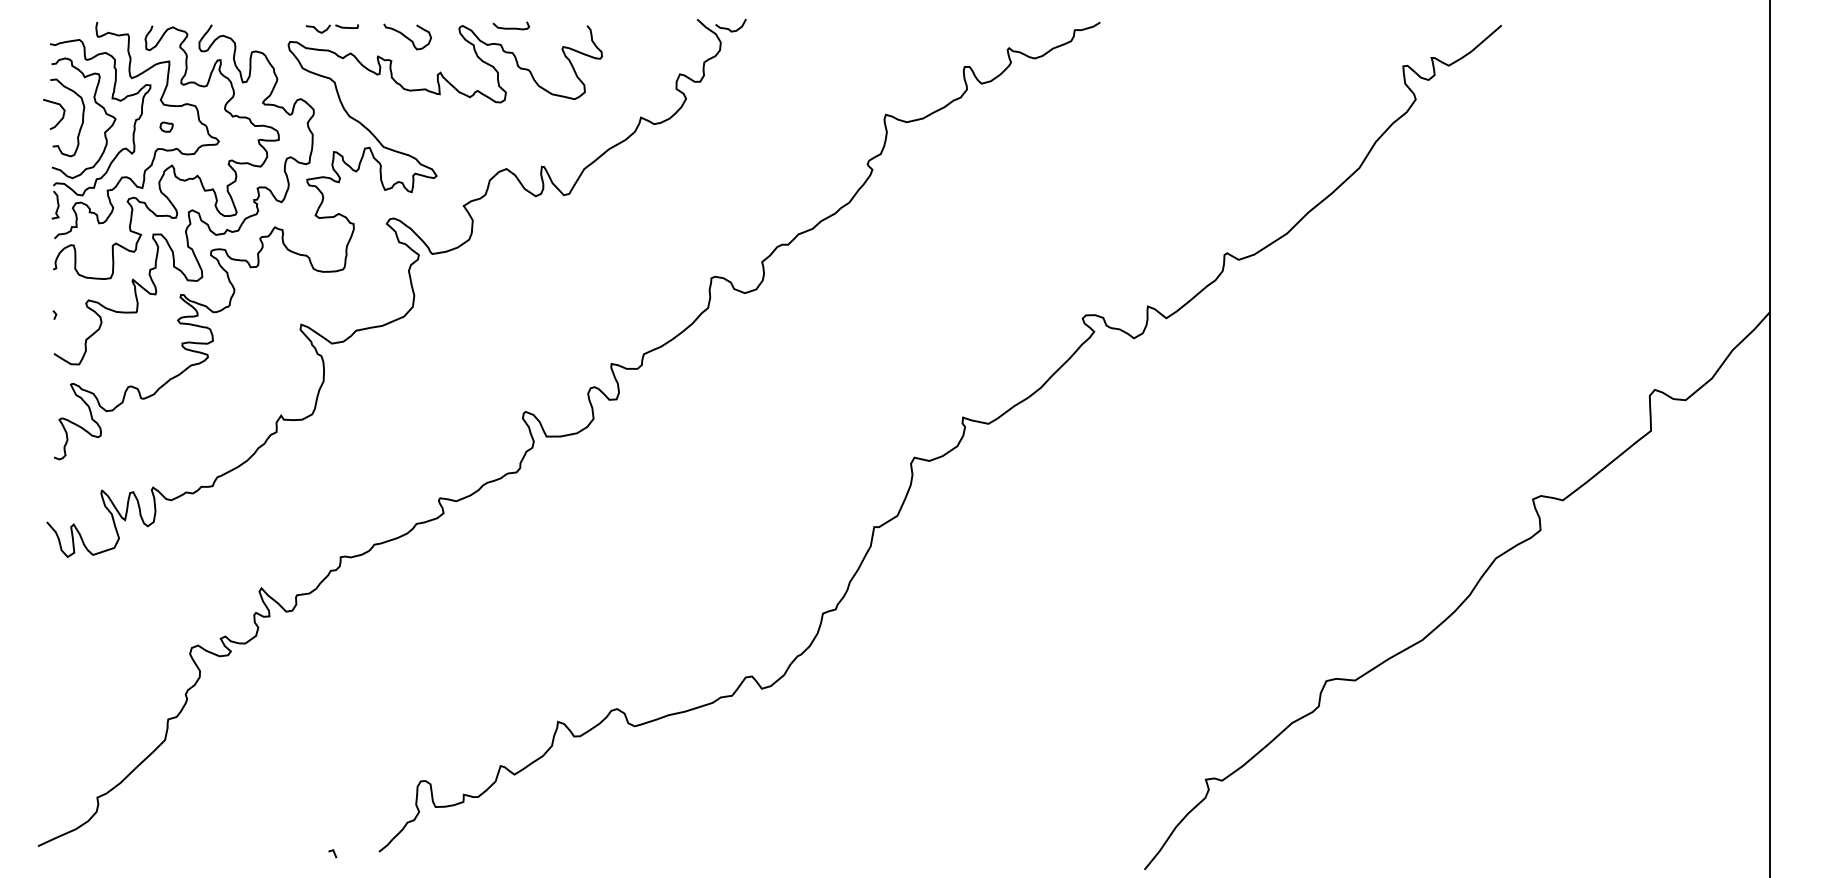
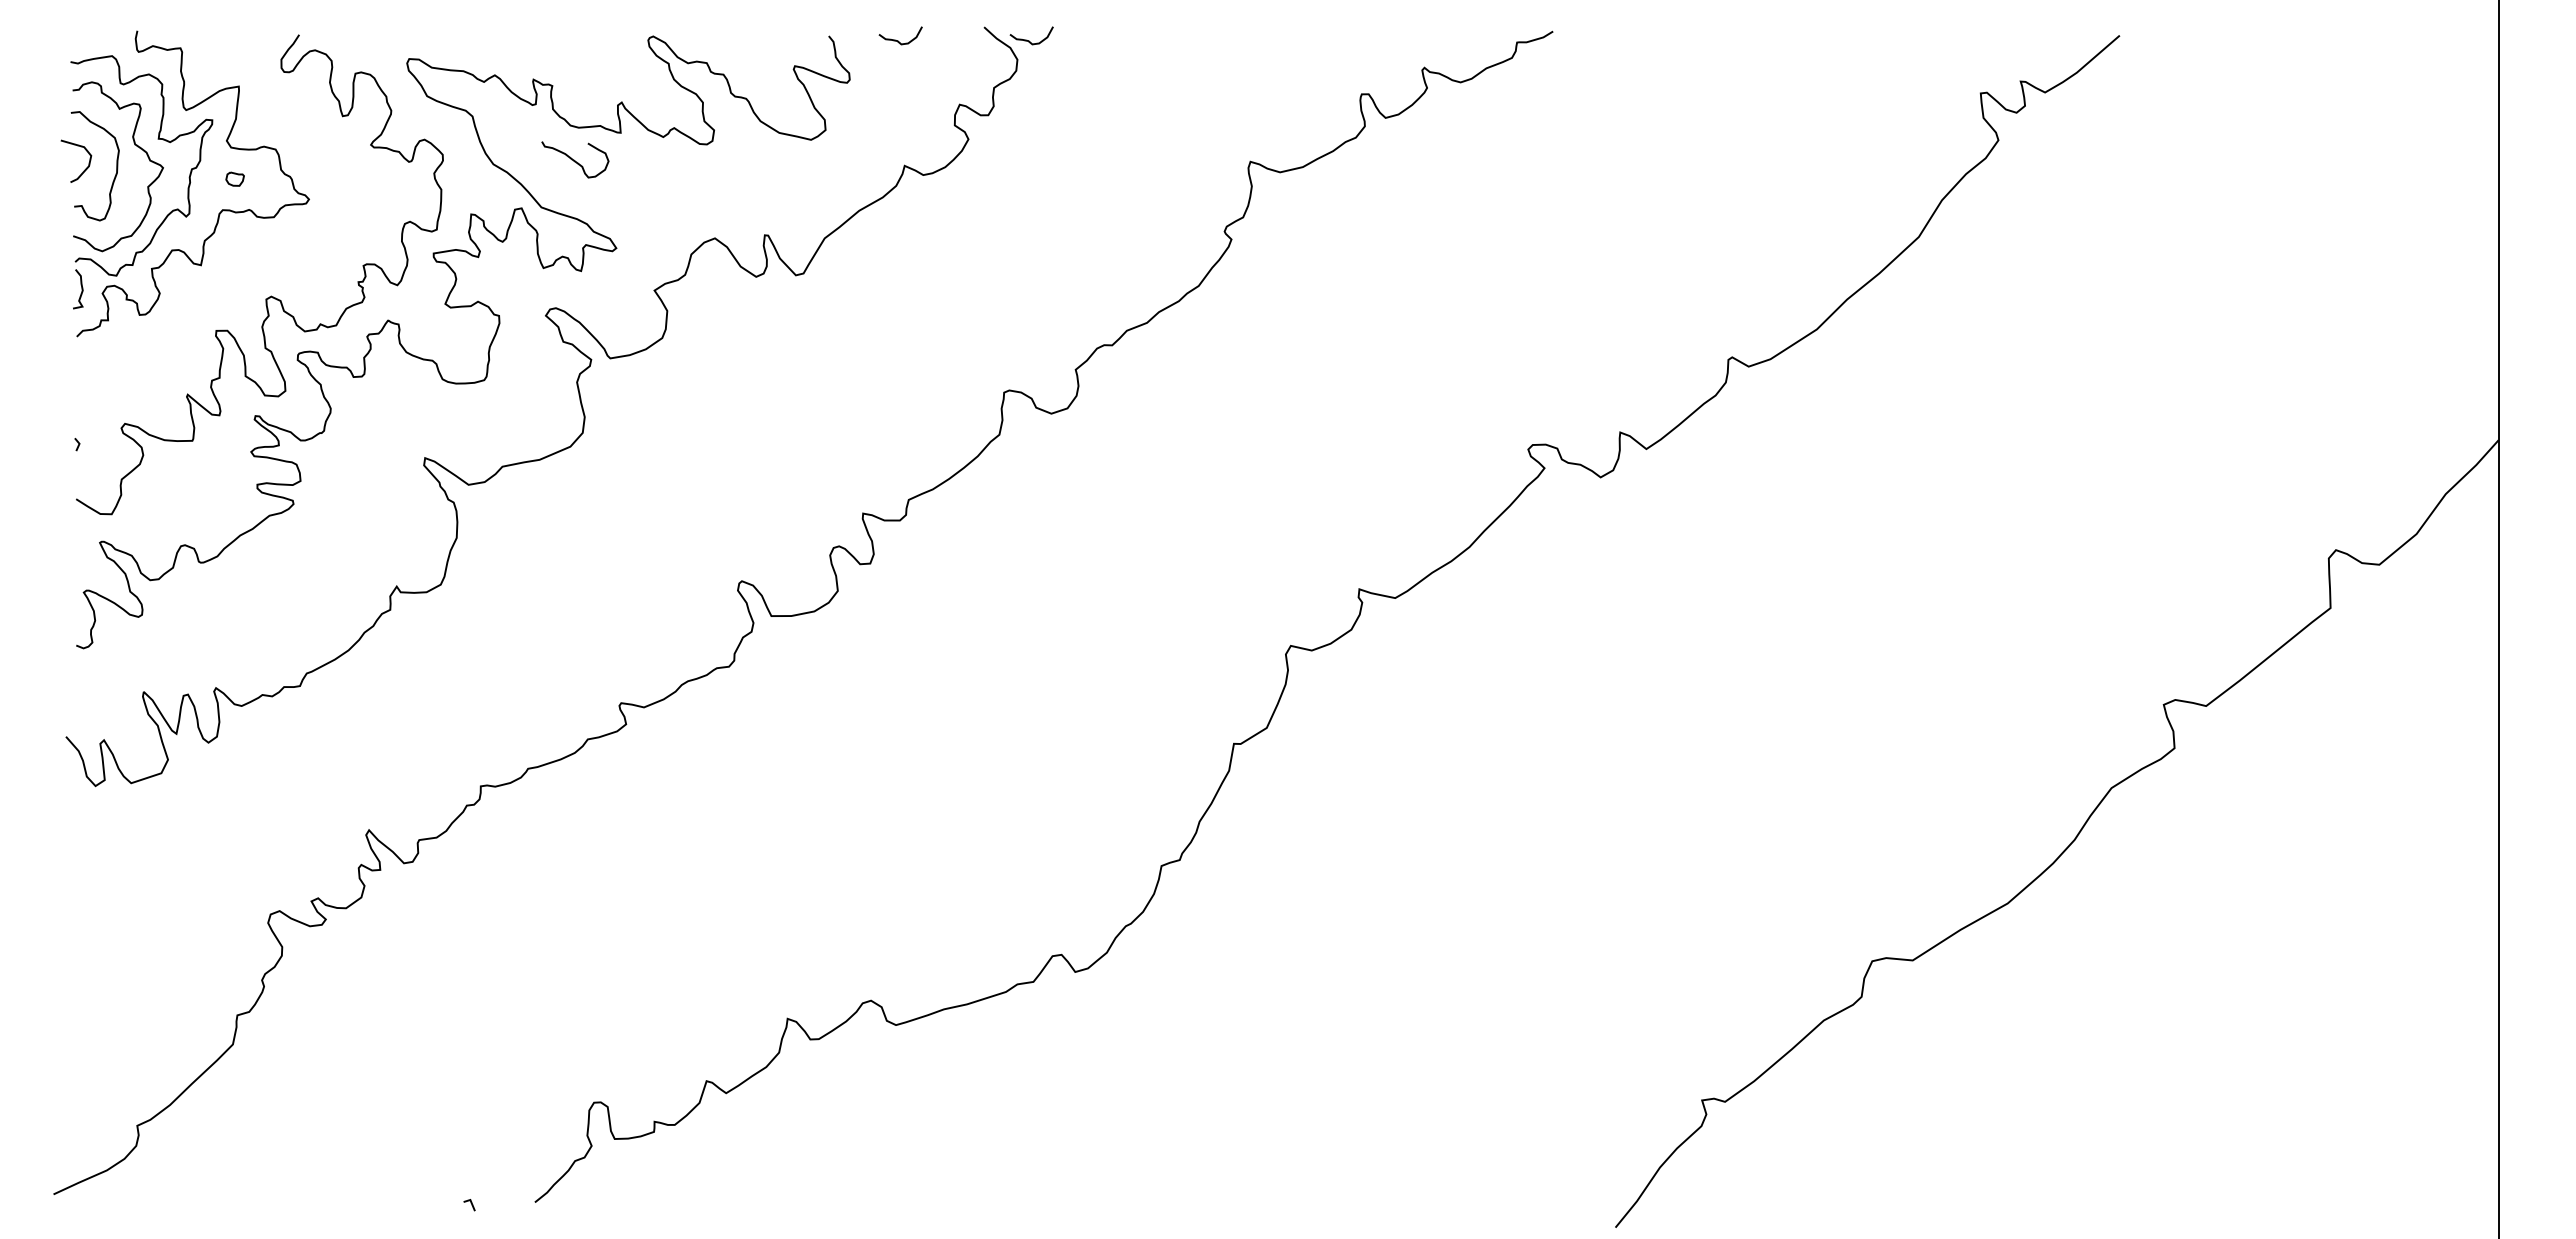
part: (331, 28) -> (468, 40), removed
curve: (511, 28) -> (721, 39), removed
curve: (636, 28) -> (898, 40), added
curve: (407, 36) -> (574, 159), moved
curve: (171, 164) -> (242, 232), removed

